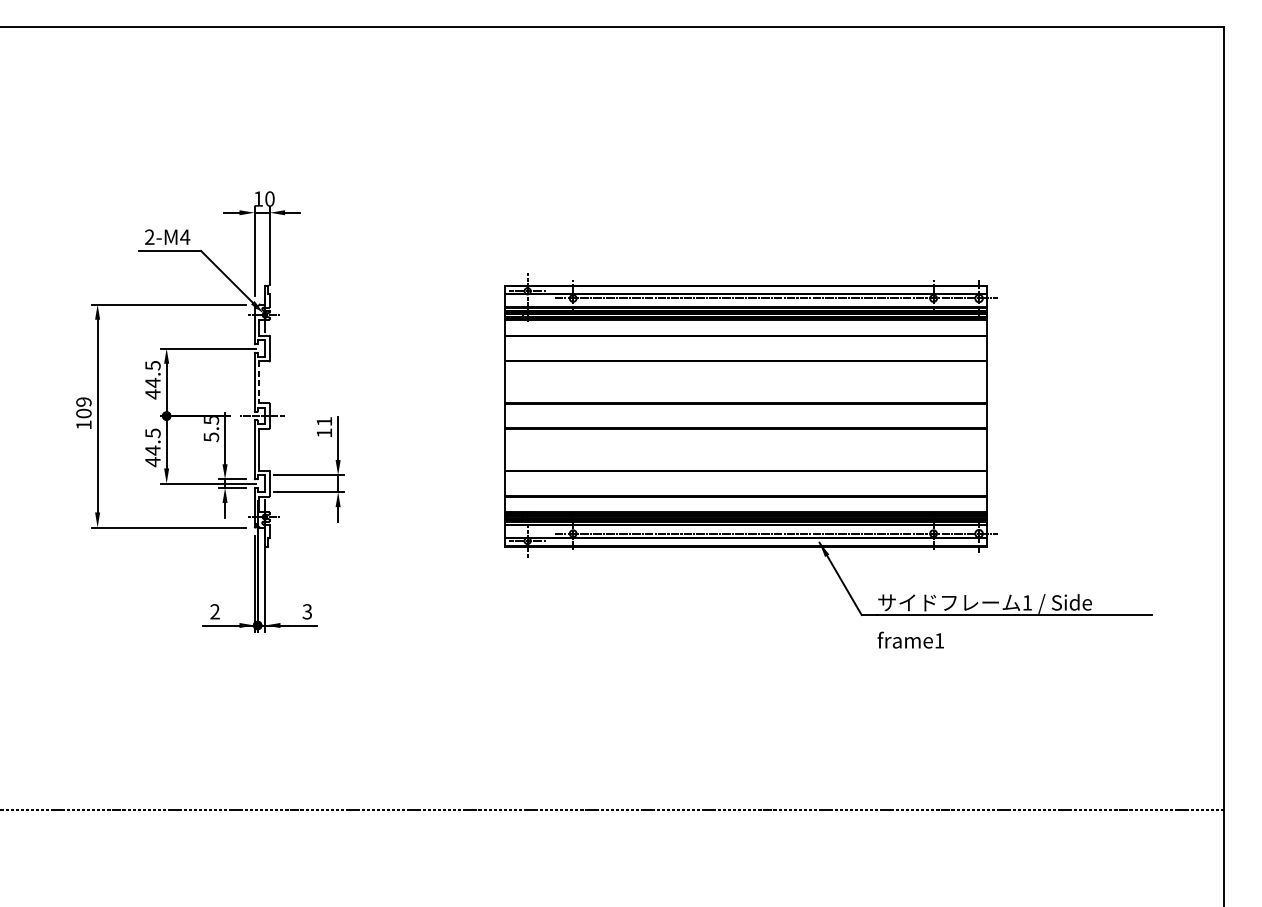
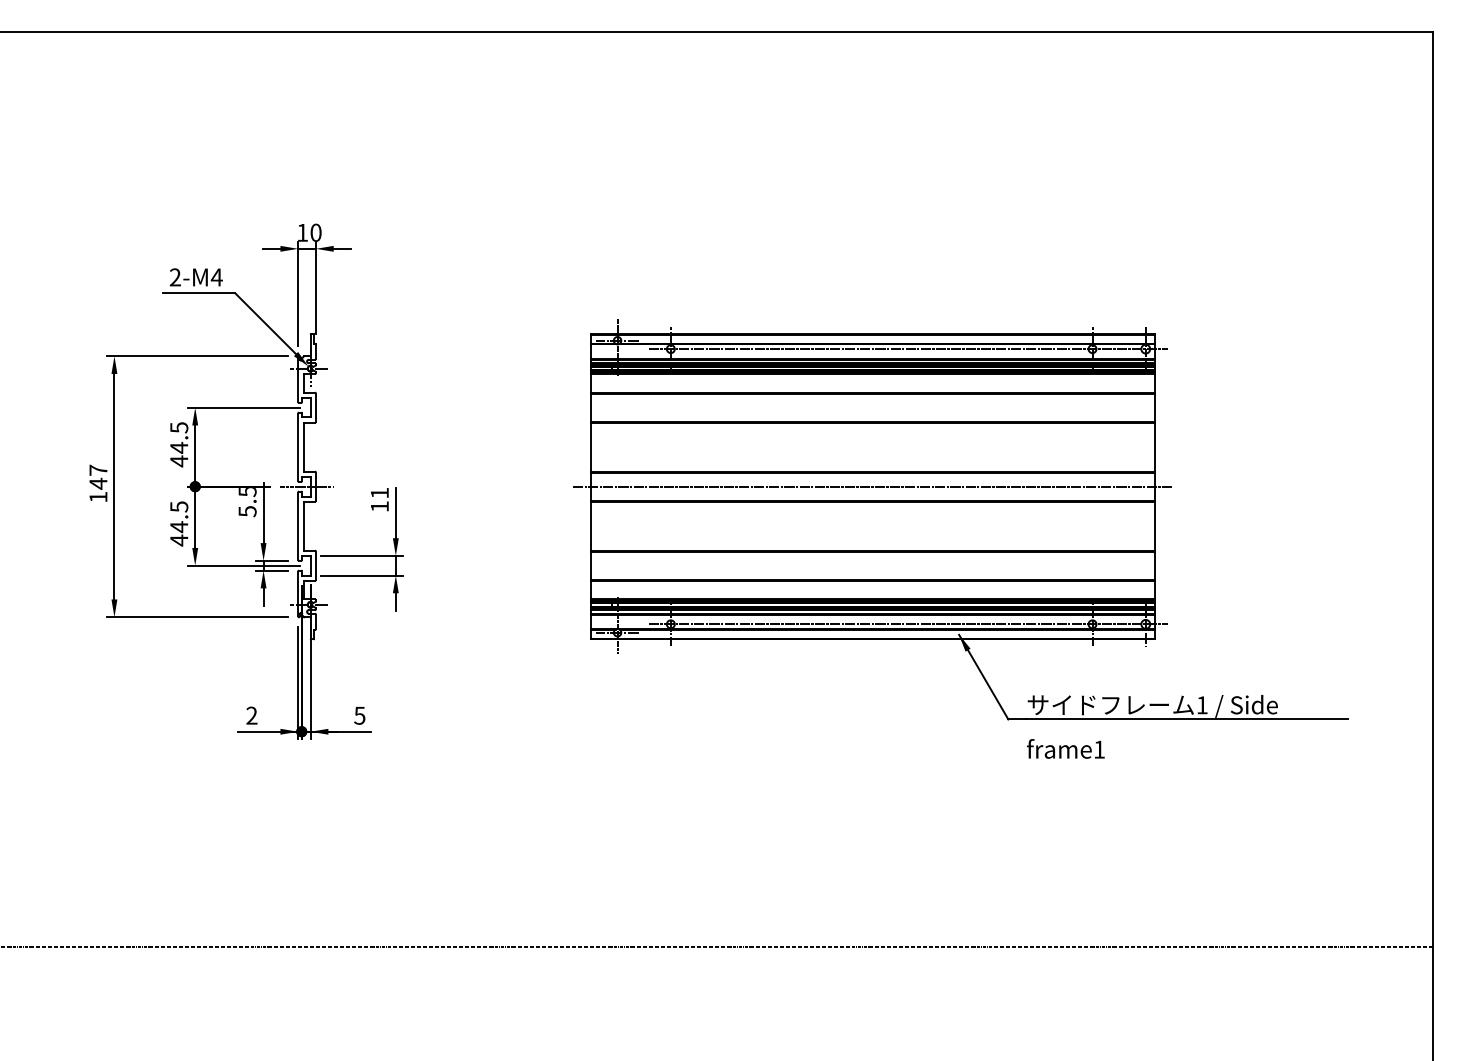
line: (259, 382) -> (303, 447), dashed -> solid
text: (83, 407) -> (98, 476), 109 -> 147
line: (745, 415) -> (872, 486), added
text: (307, 611) -> (359, 715), 3 -> 5

